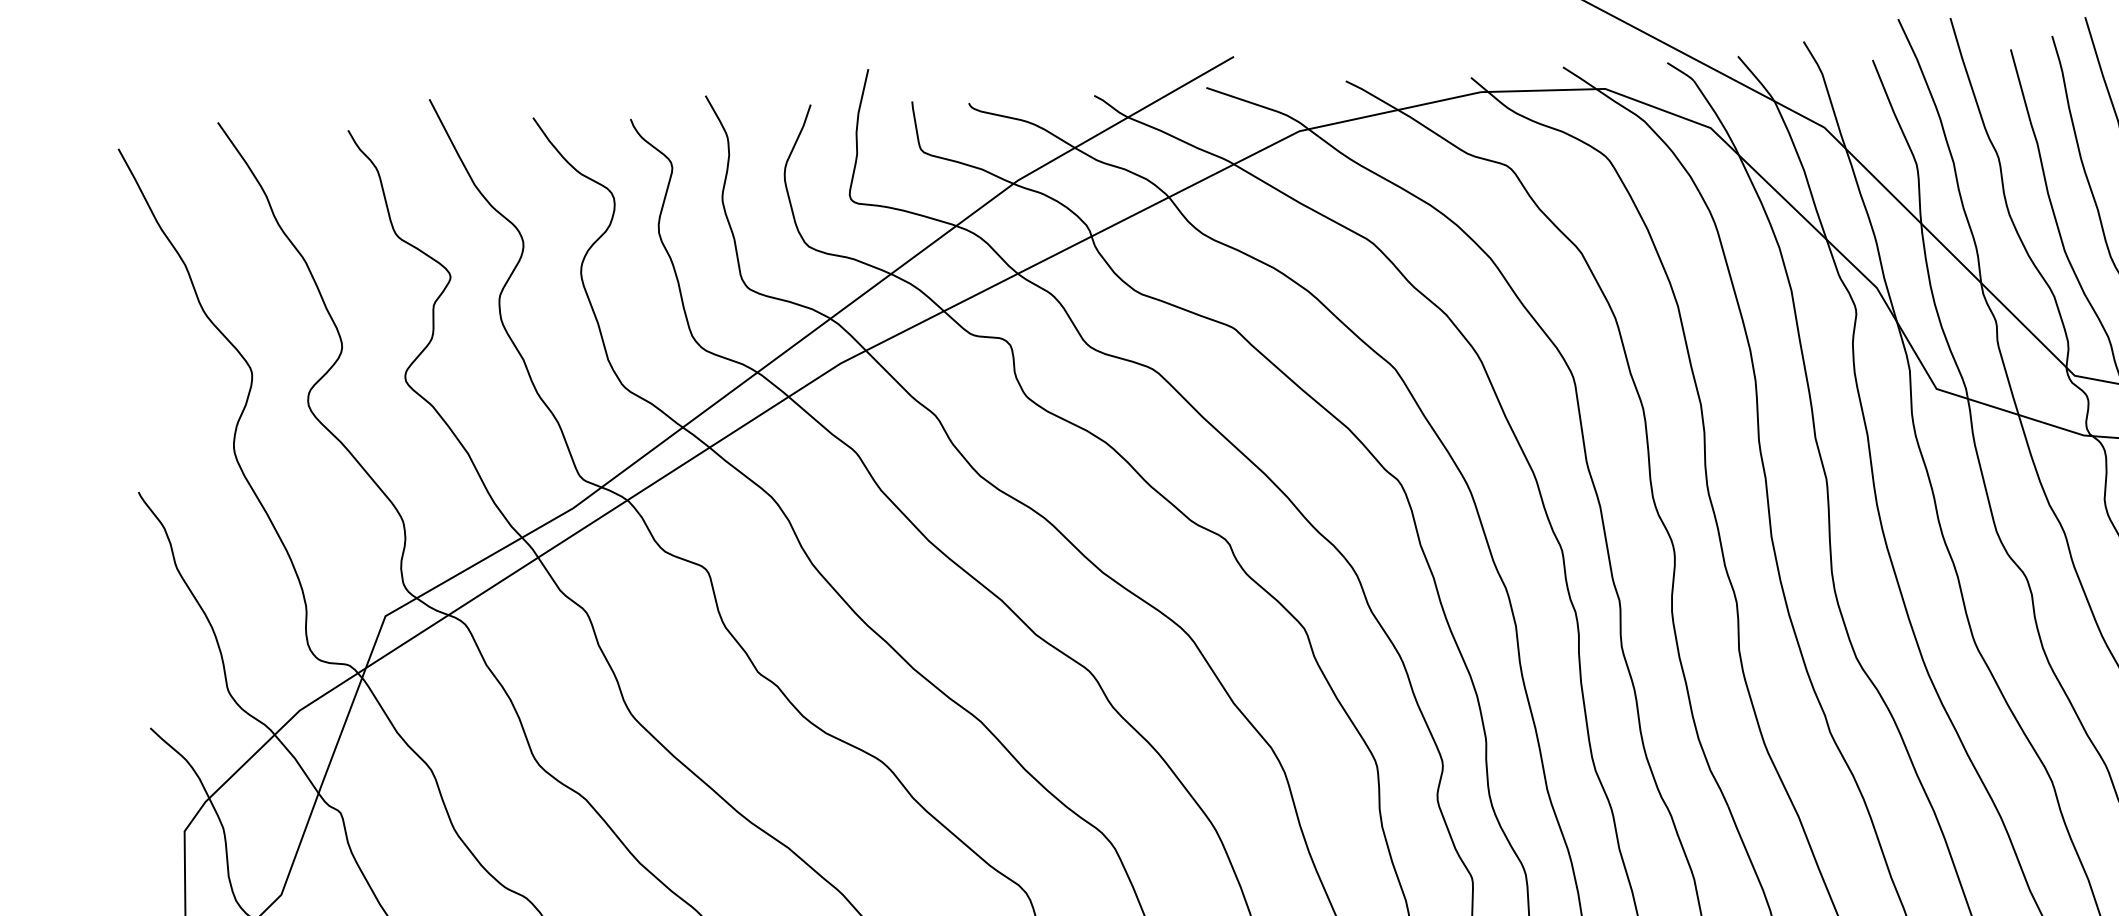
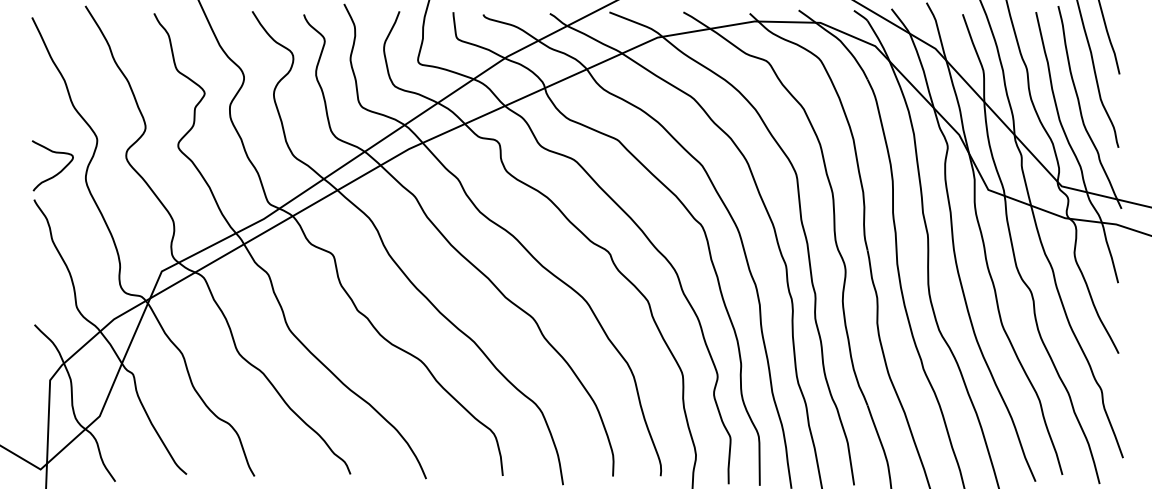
curve: (178, 440) -> (56, 173), added

